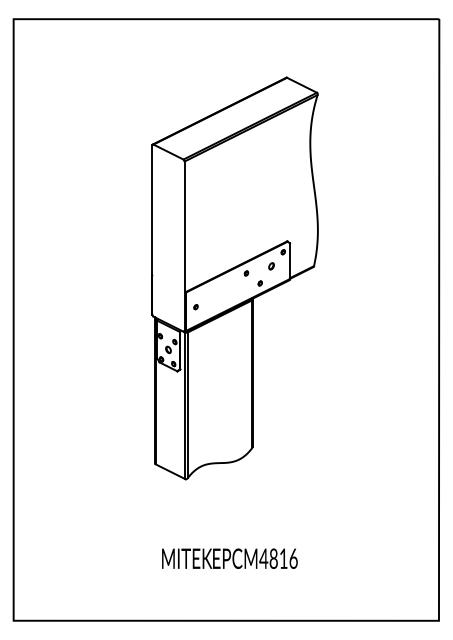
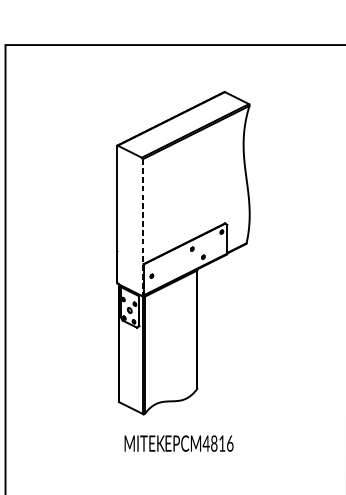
line: (184, 246) -> (142, 227), solid -> dashed
part: (271, 266) -> (212, 243), removed
text: (229, 558) -> (178, 443), moved

